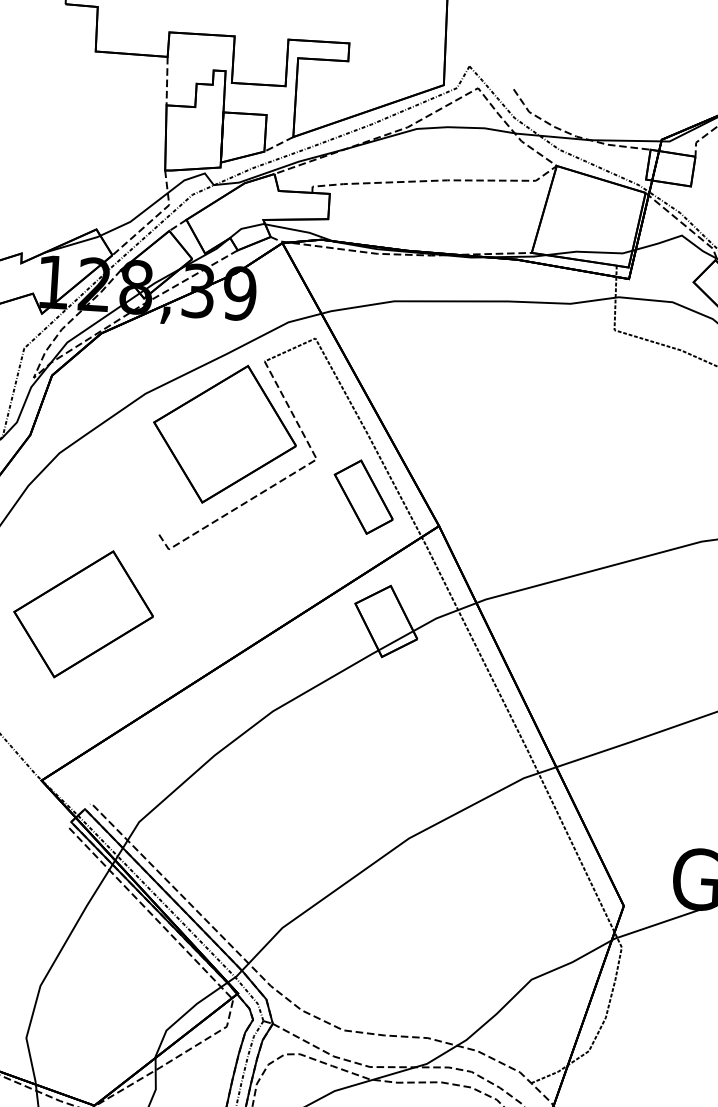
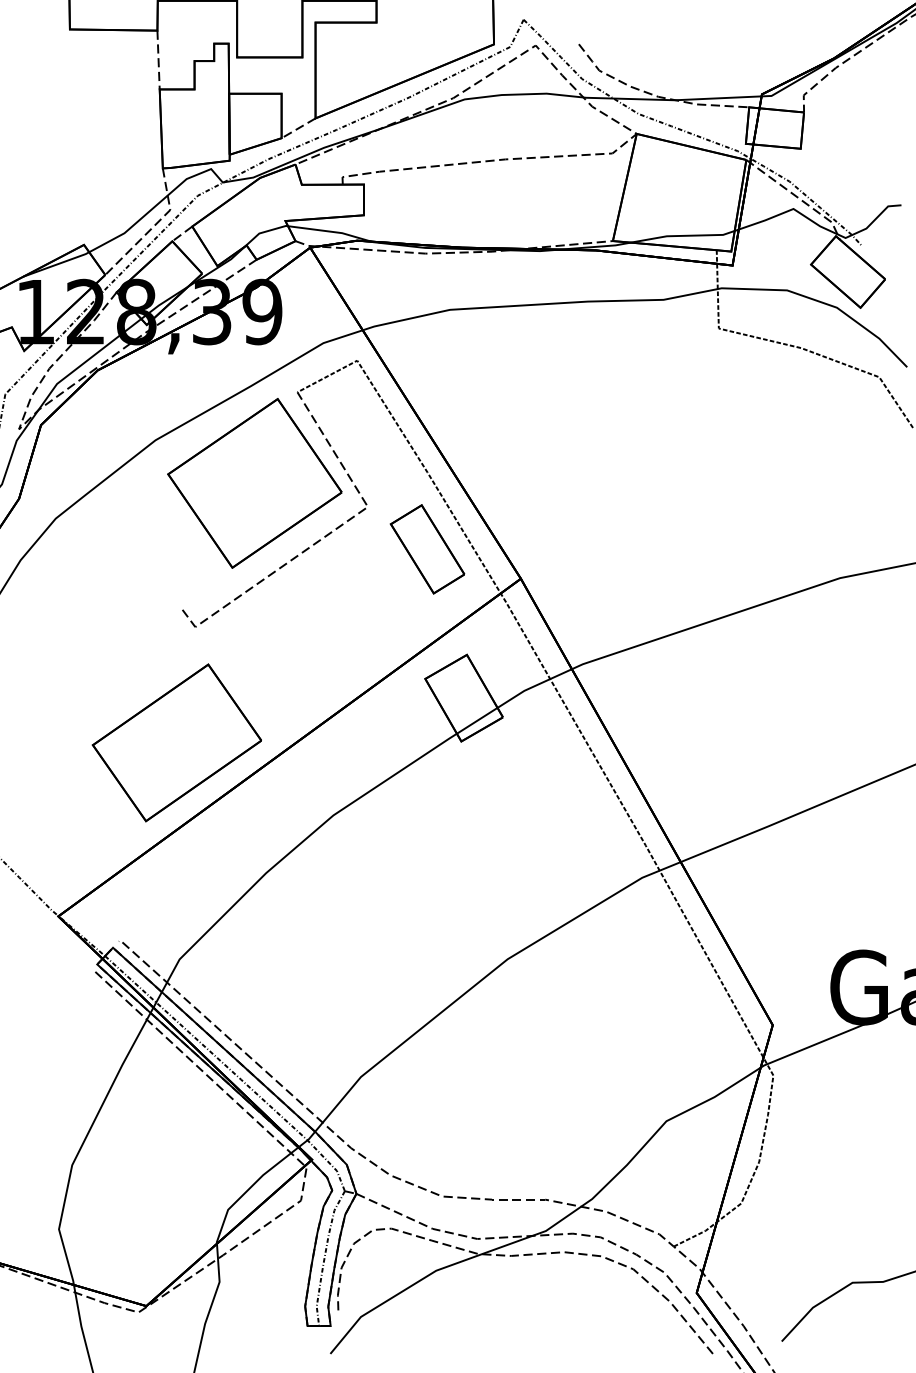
part: (83, 613) -> (176, 742), moved

